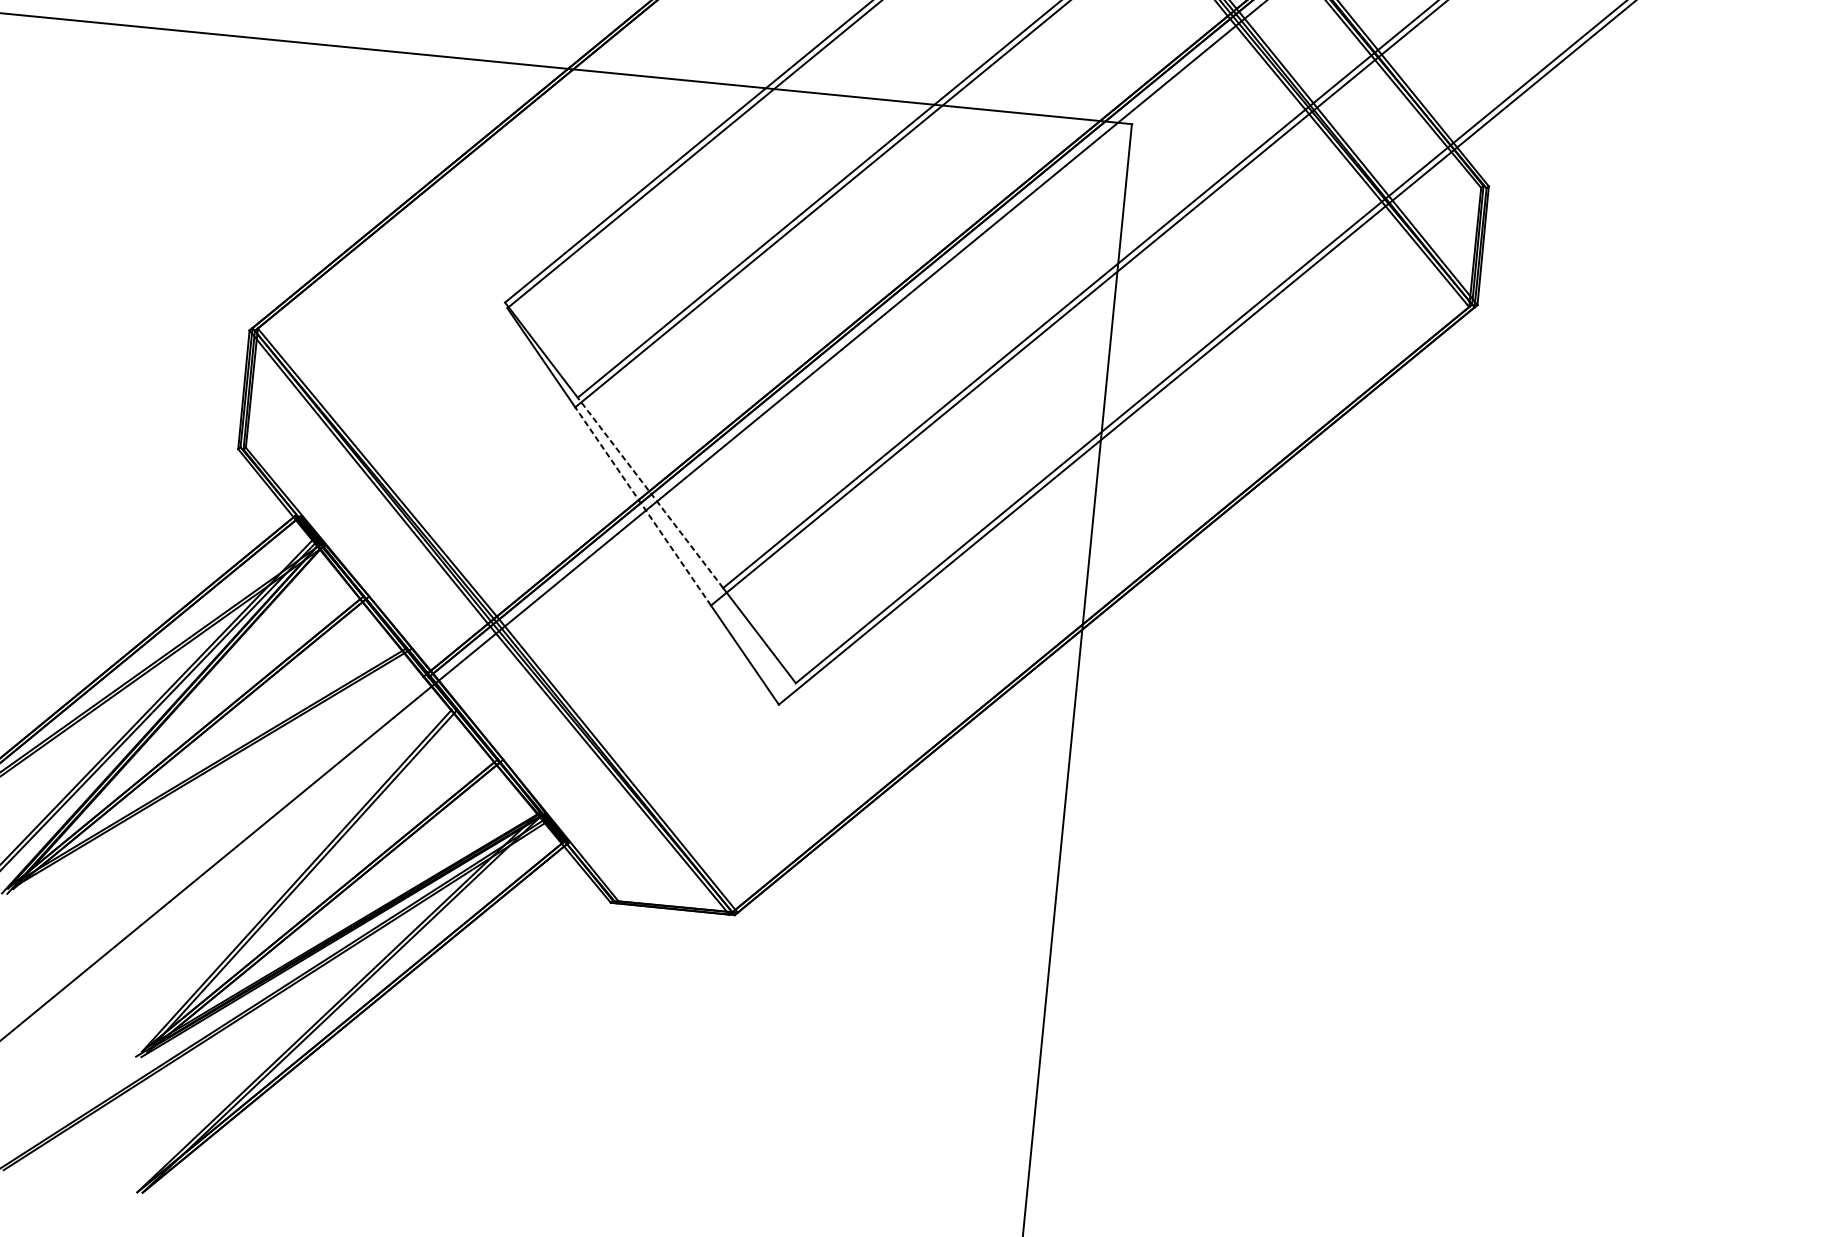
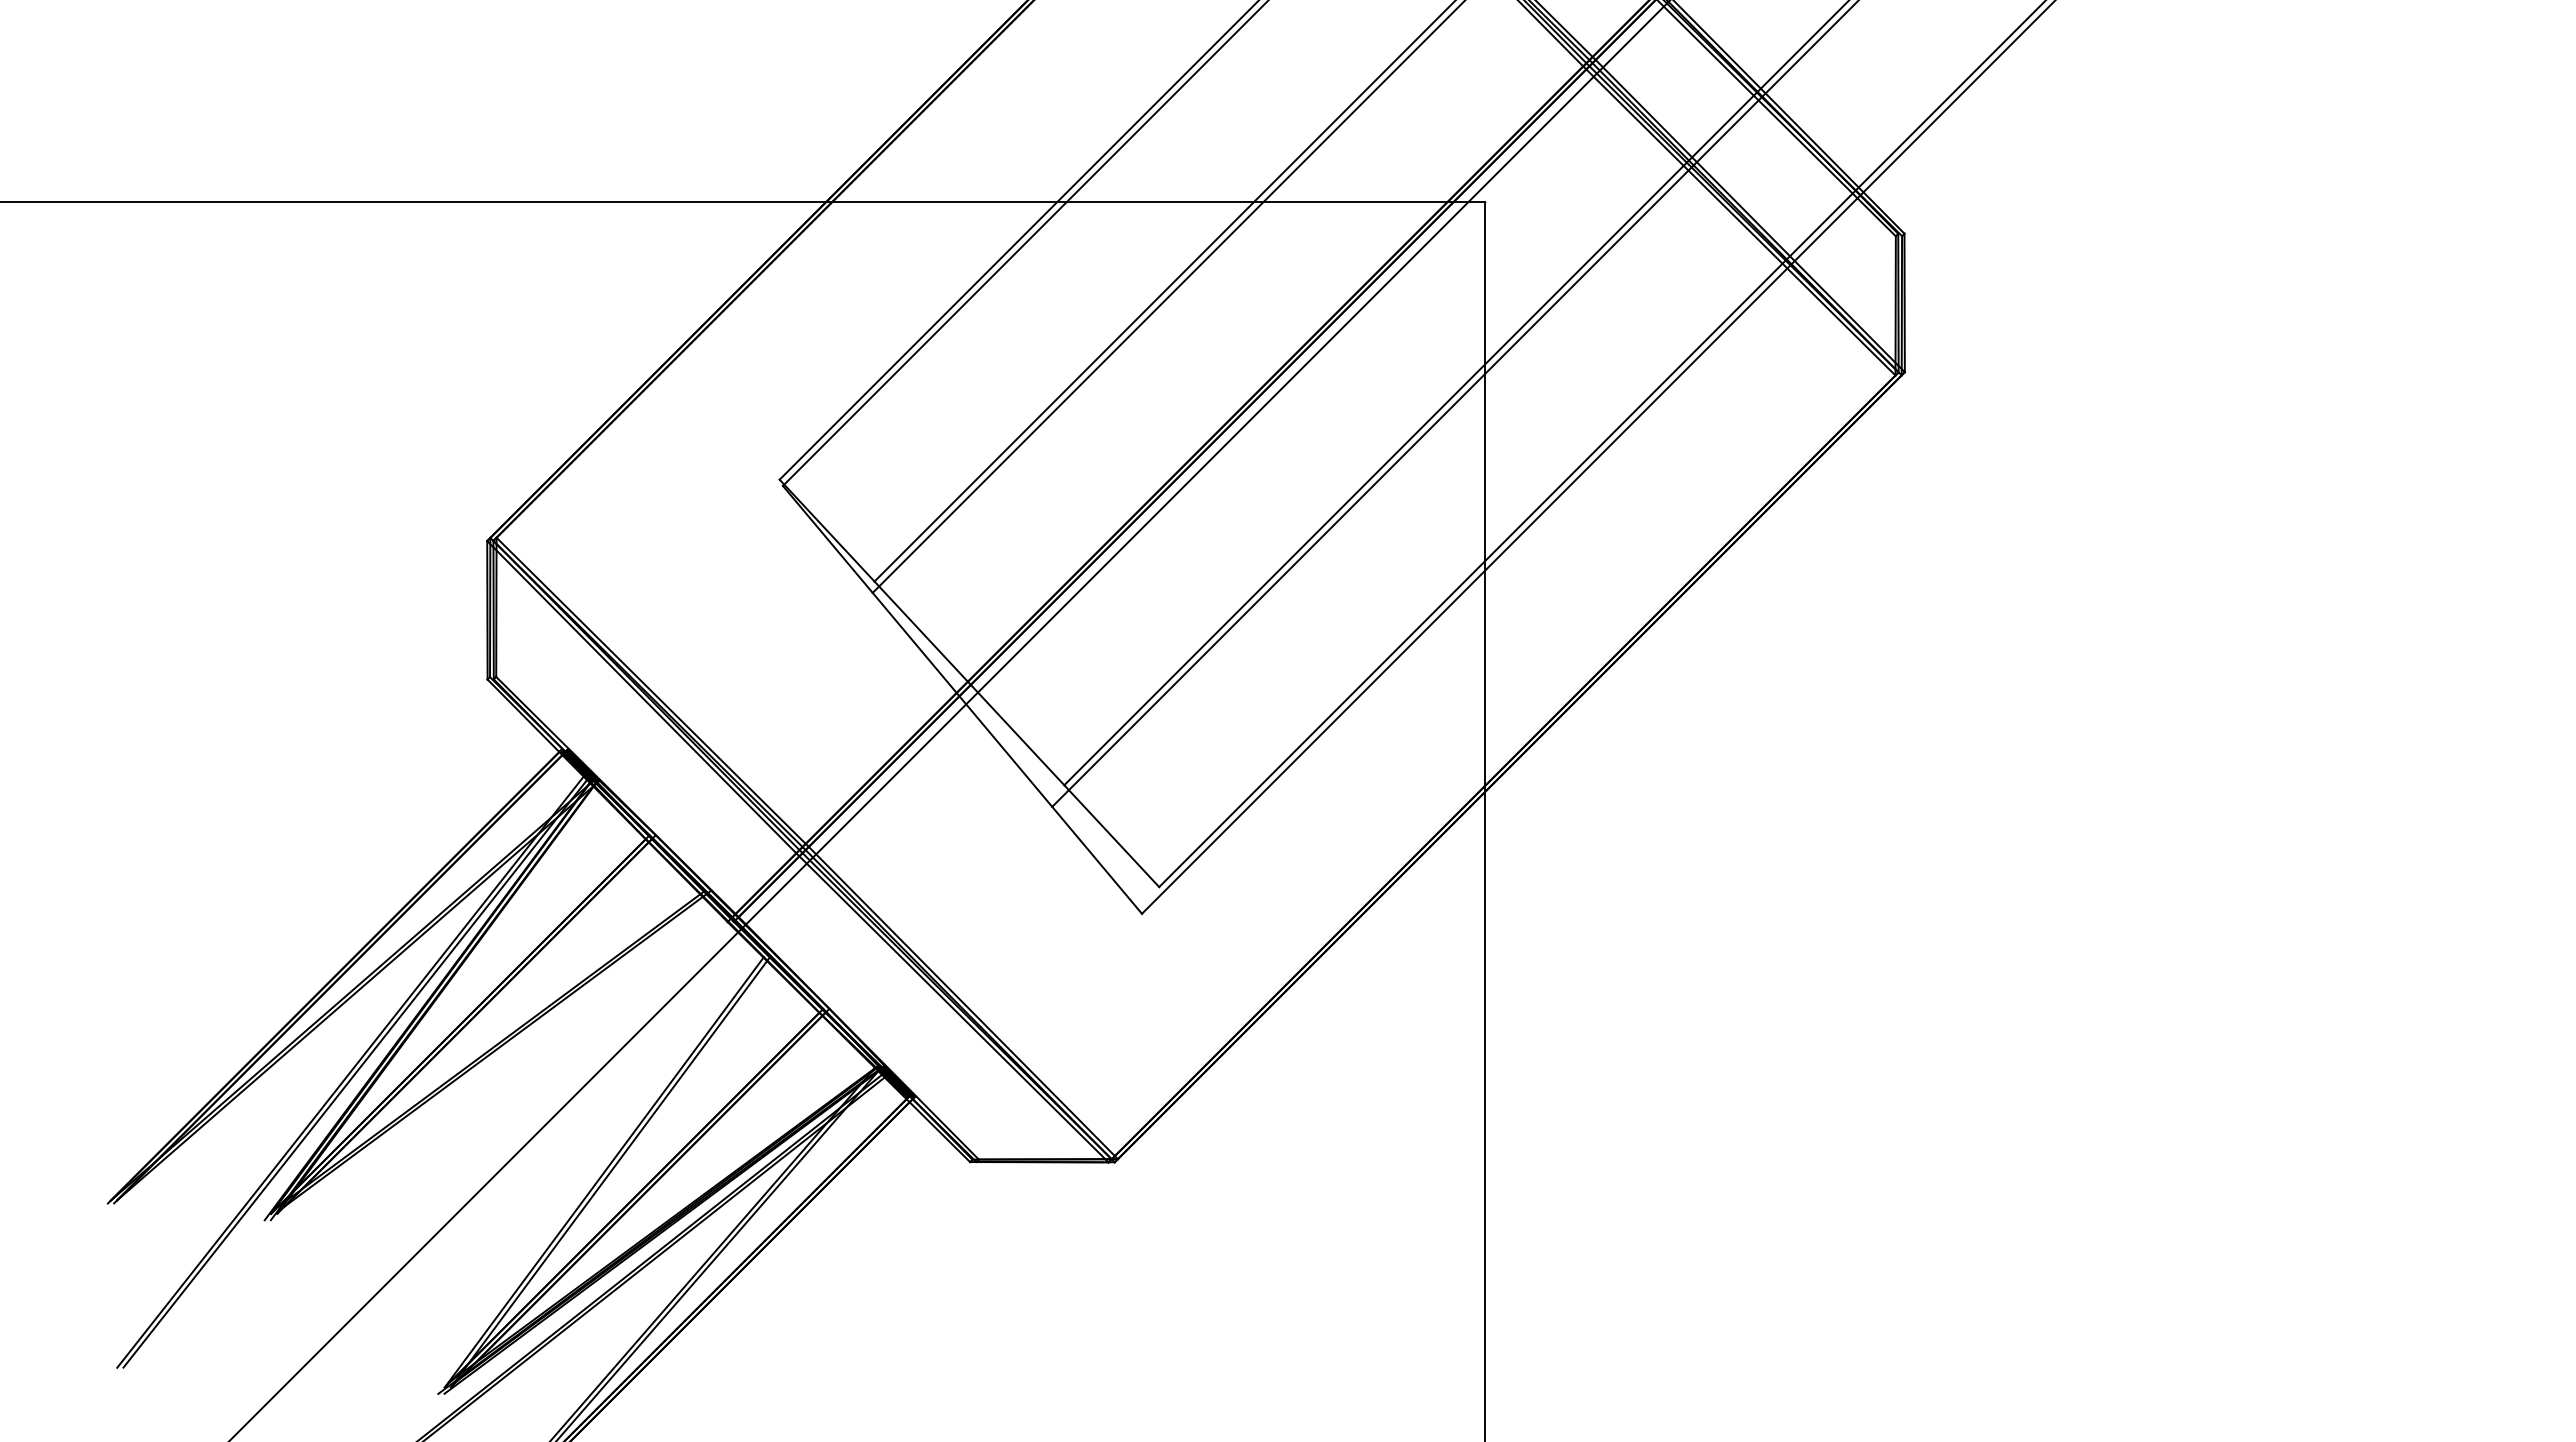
line: (650, 493) -> (969, 683), dashed -> solid
line: (643, 506) -> (962, 699), dashed -> solid

